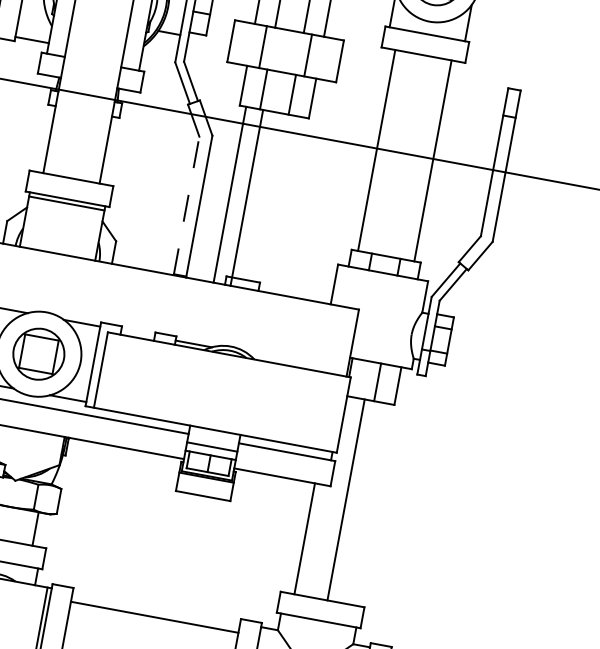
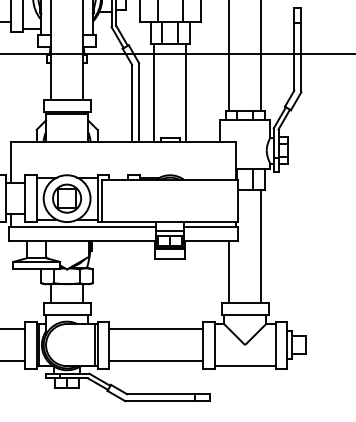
line: (246, 198) -> (185, 93), moved
line: (187, 205) -> (132, 103), dashed -> solid
line: (345, 499) -> (260, 246), moved

